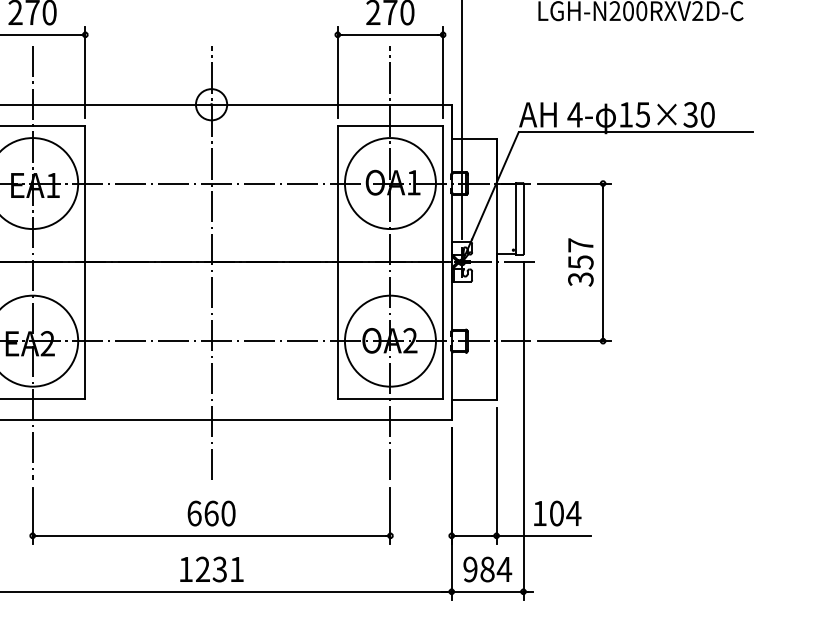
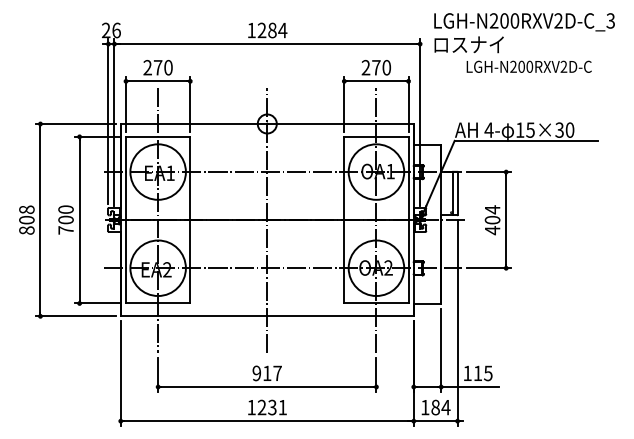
text: (580, 262) -> (492, 220), 357 -> 404
text: (210, 513) -> (266, 373), 660 -> 917
text: (564, 513) -> (482, 373), 104 -> 115
text: (470, 569) -> (425, 407), 984 -> 184

